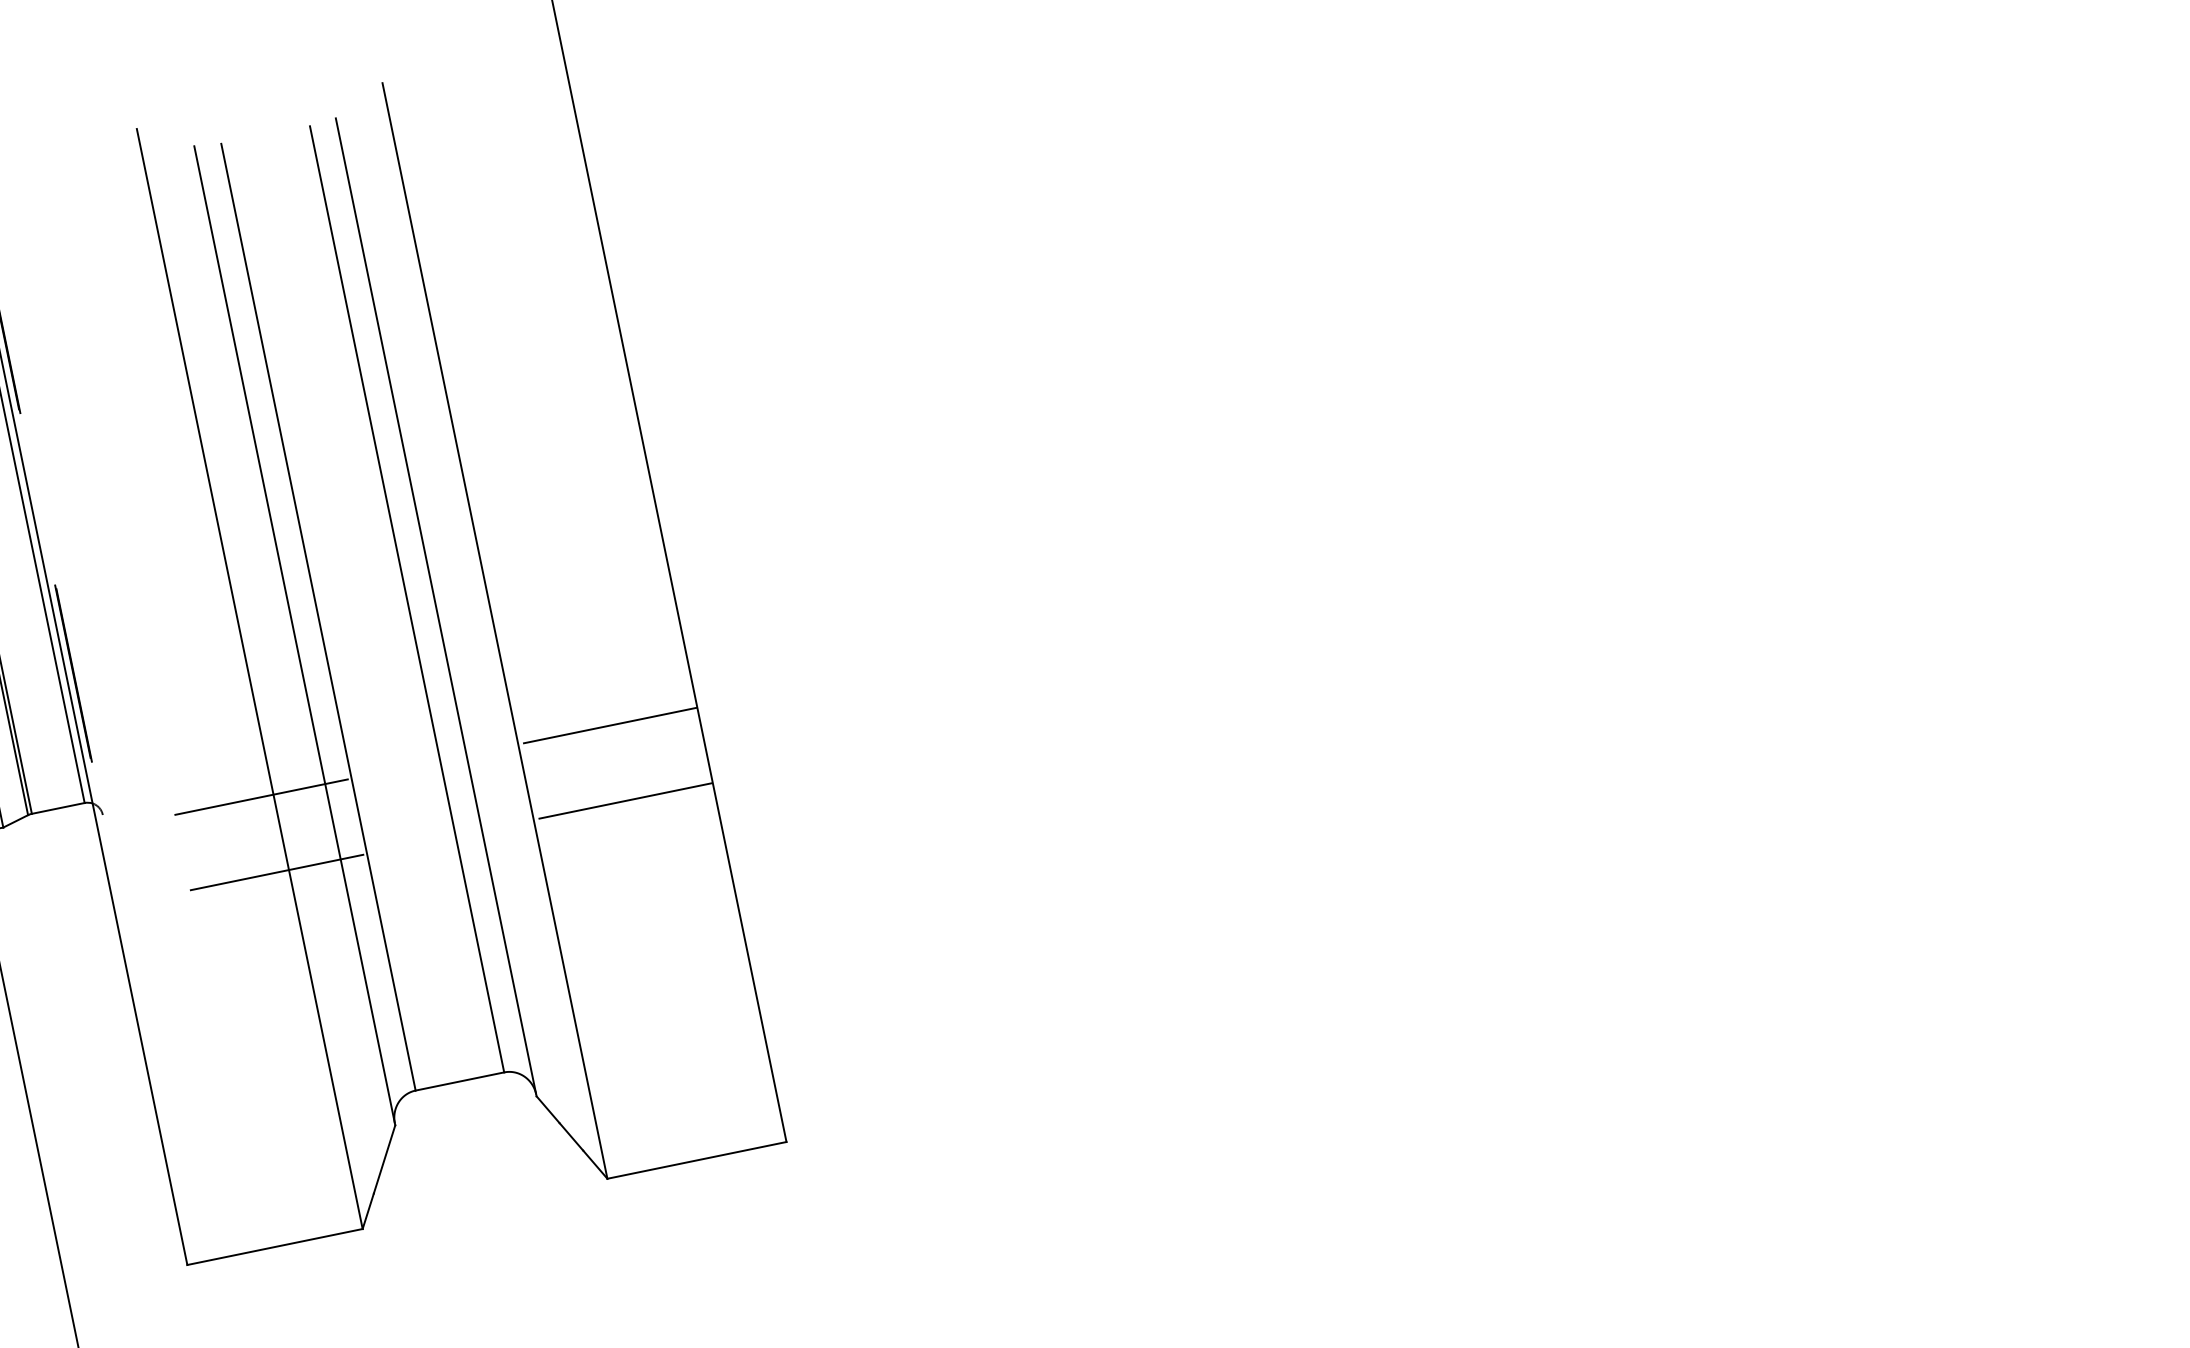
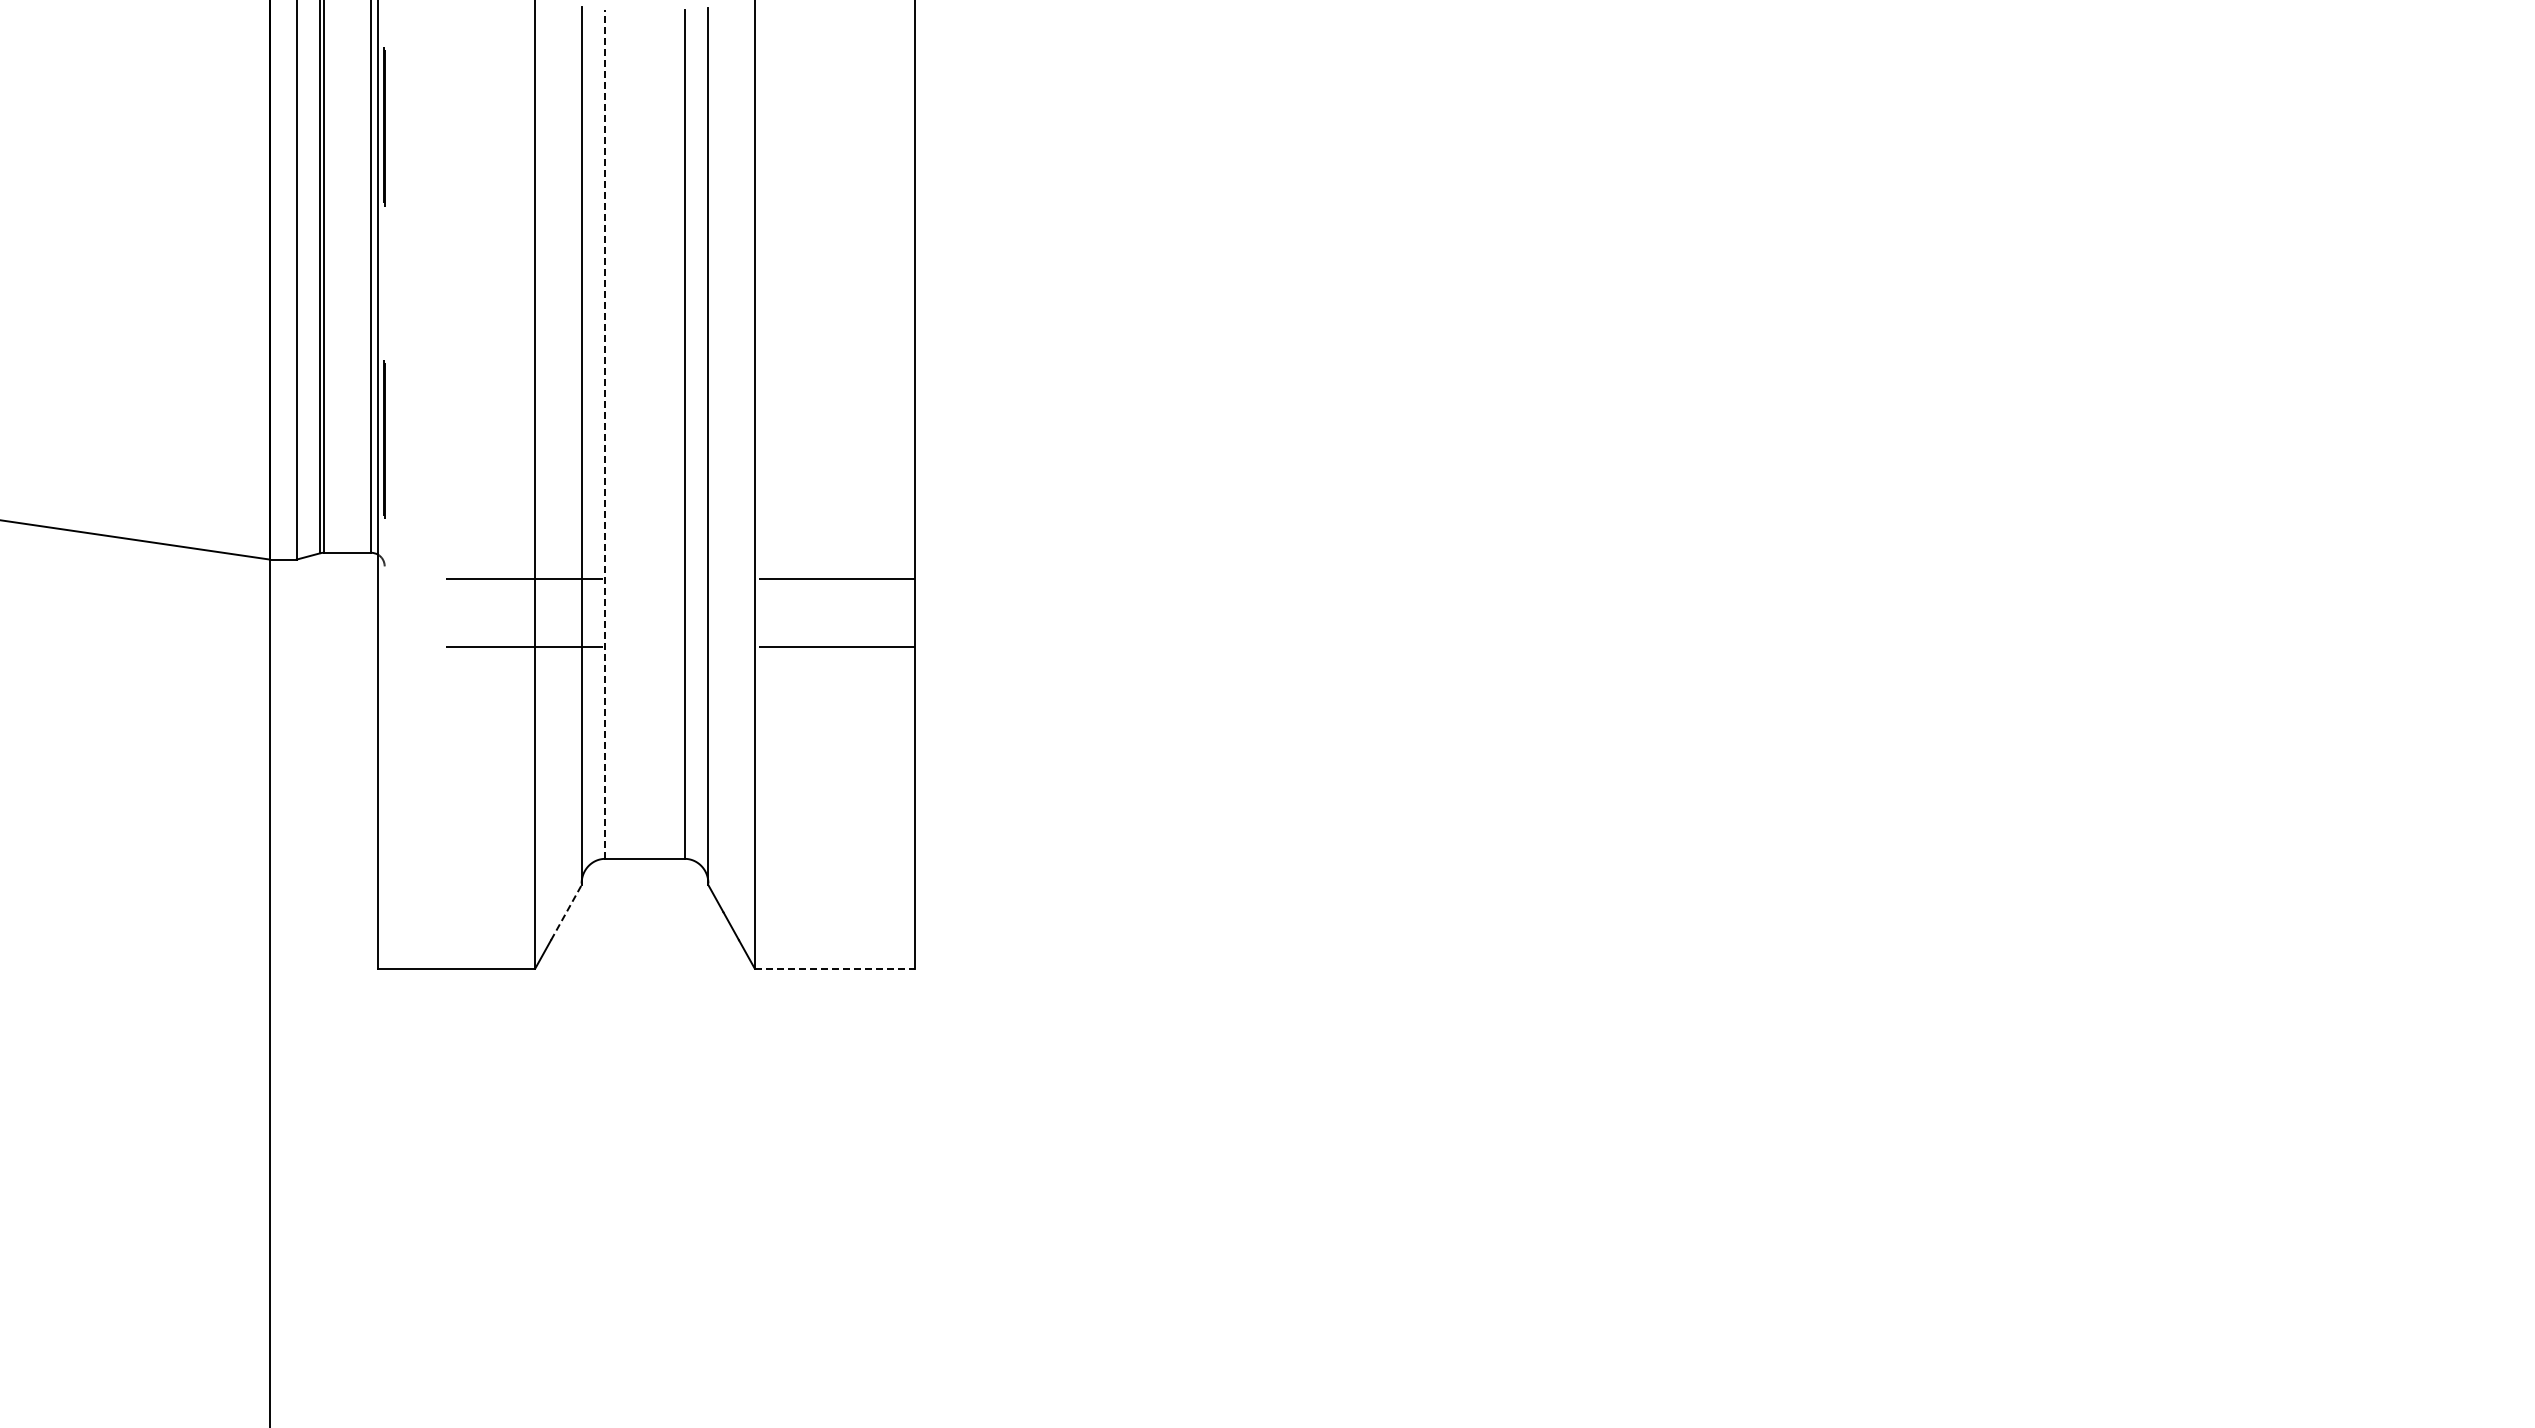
line: (318, 617) -> (605, 434), solid -> dashed
line: (384, 1159) -> (566, 912), solid -> dashed
line: (697, 1160) -> (835, 968), solid -> dashed

